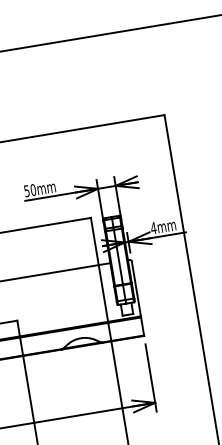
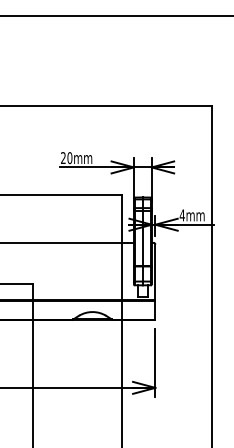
text: (27, 191) -> (63, 158), 50mm -> 20mm

